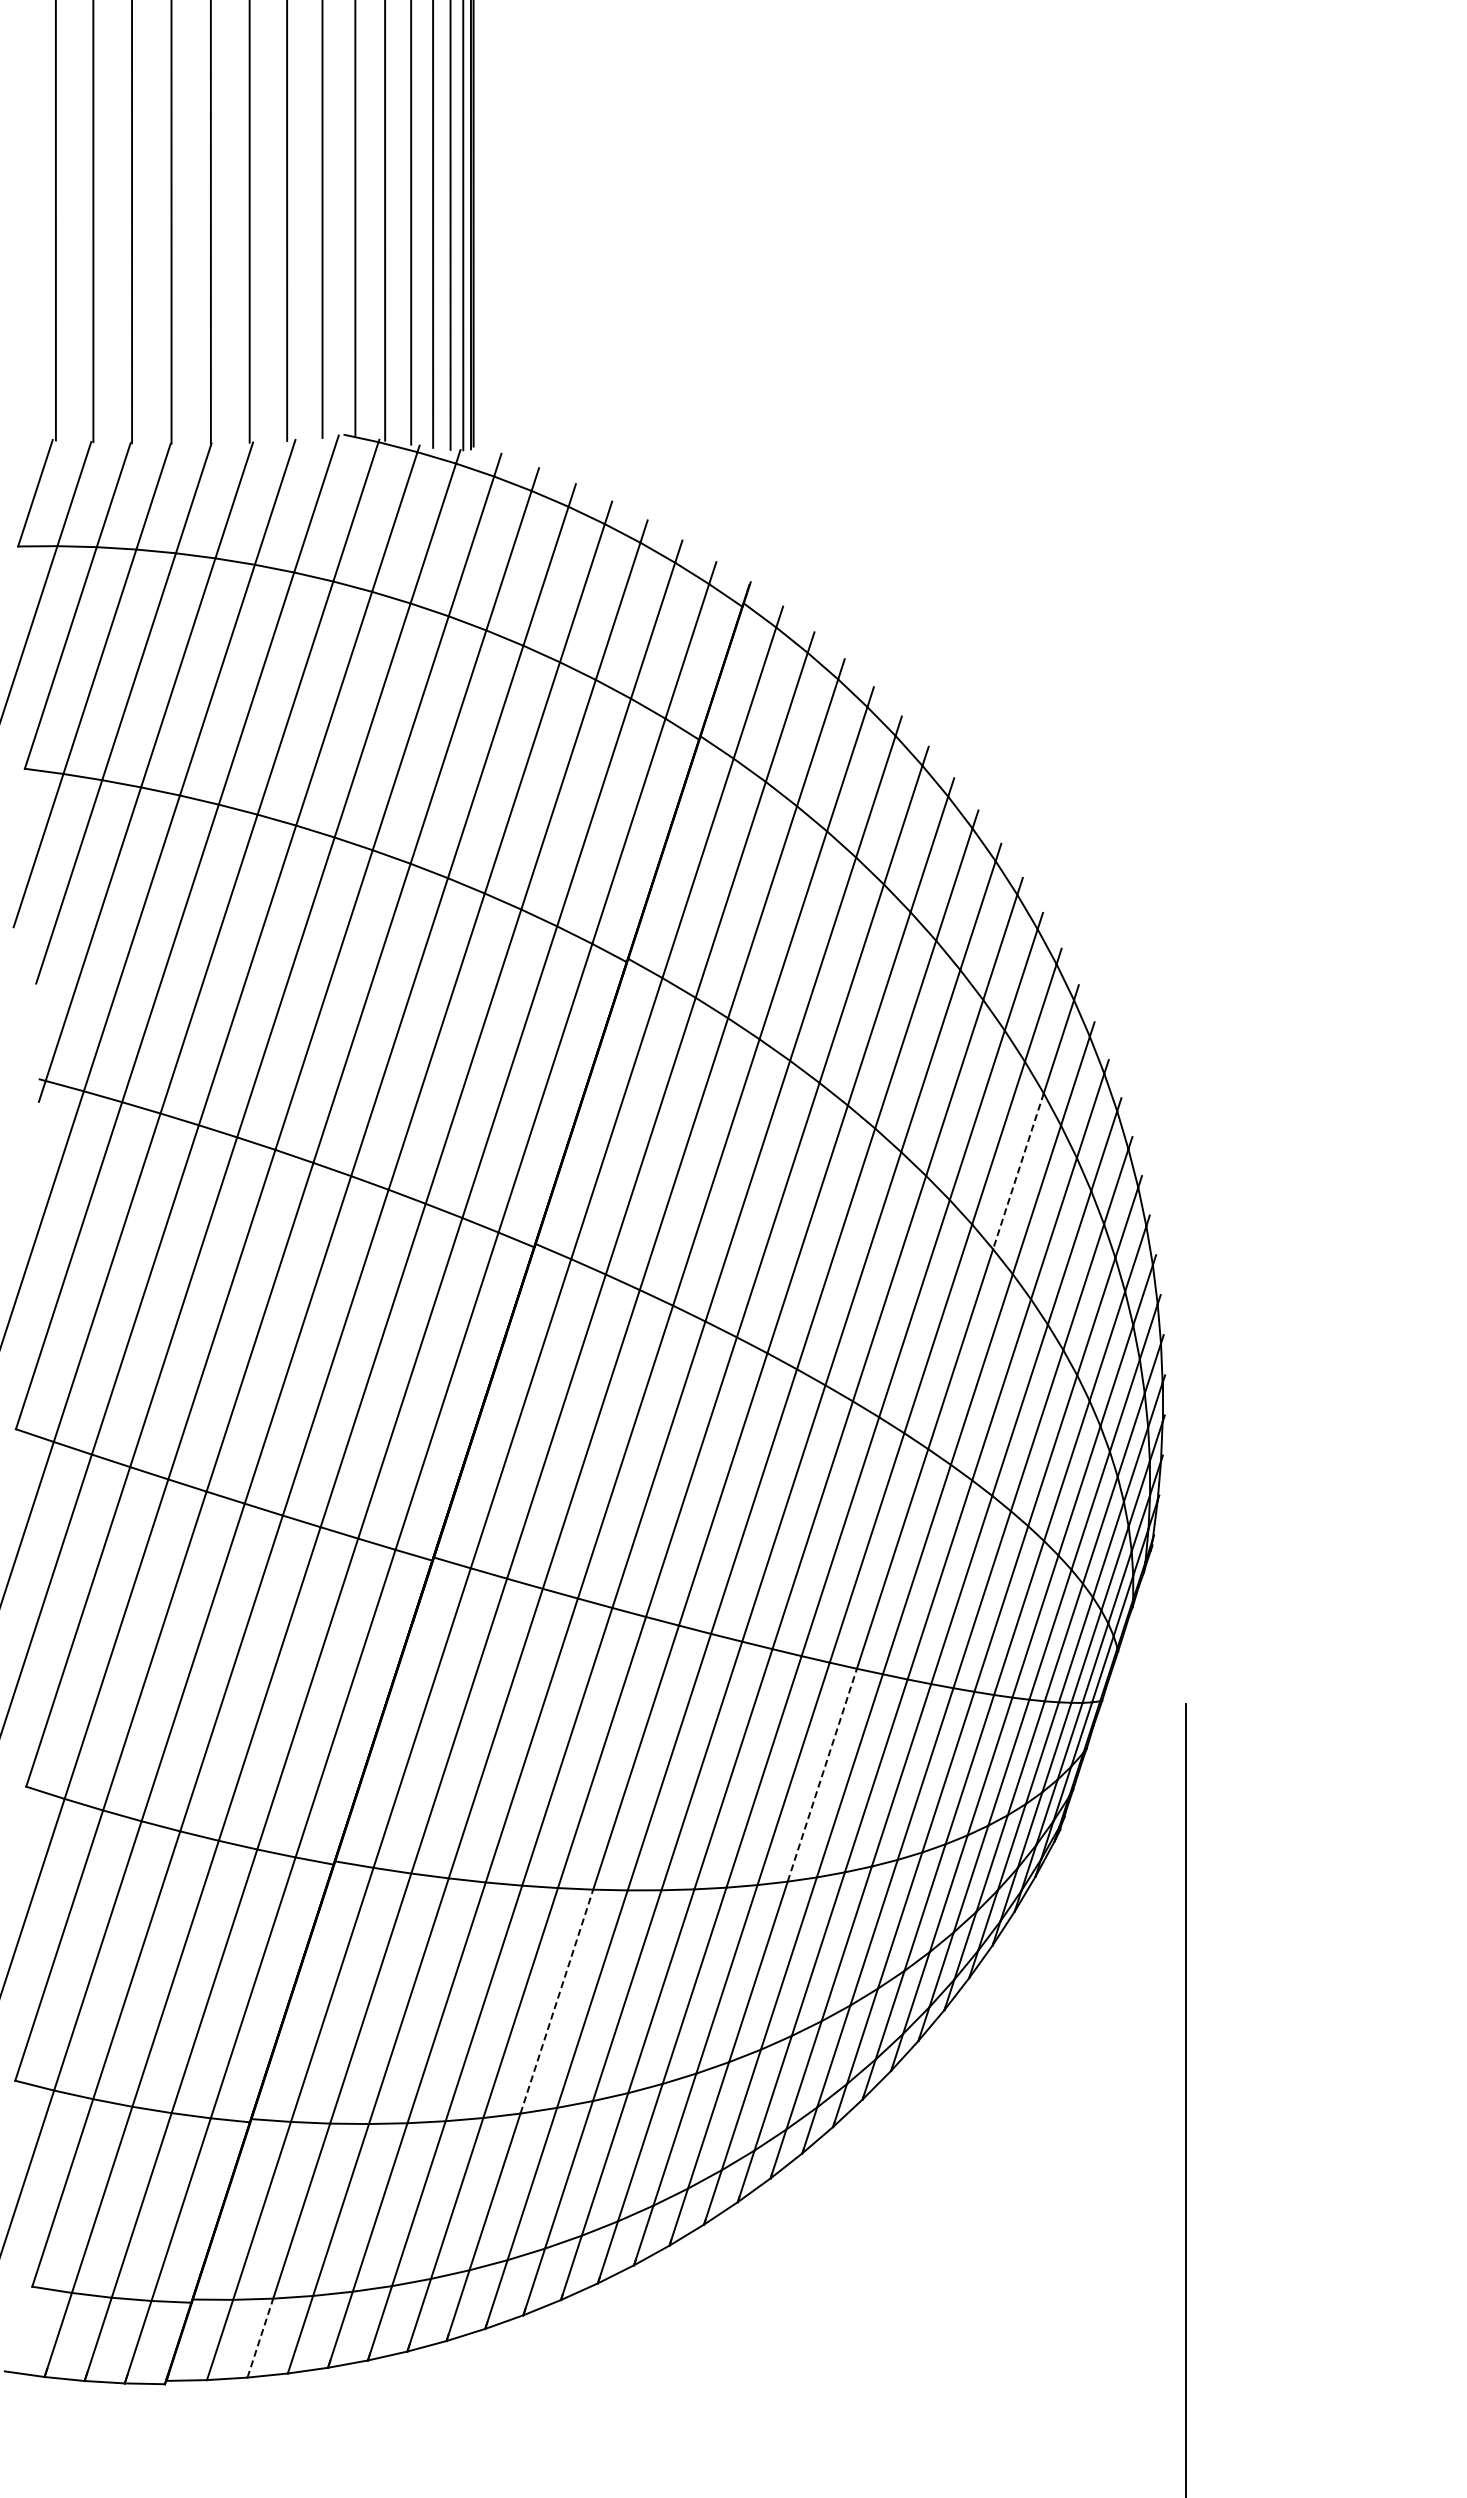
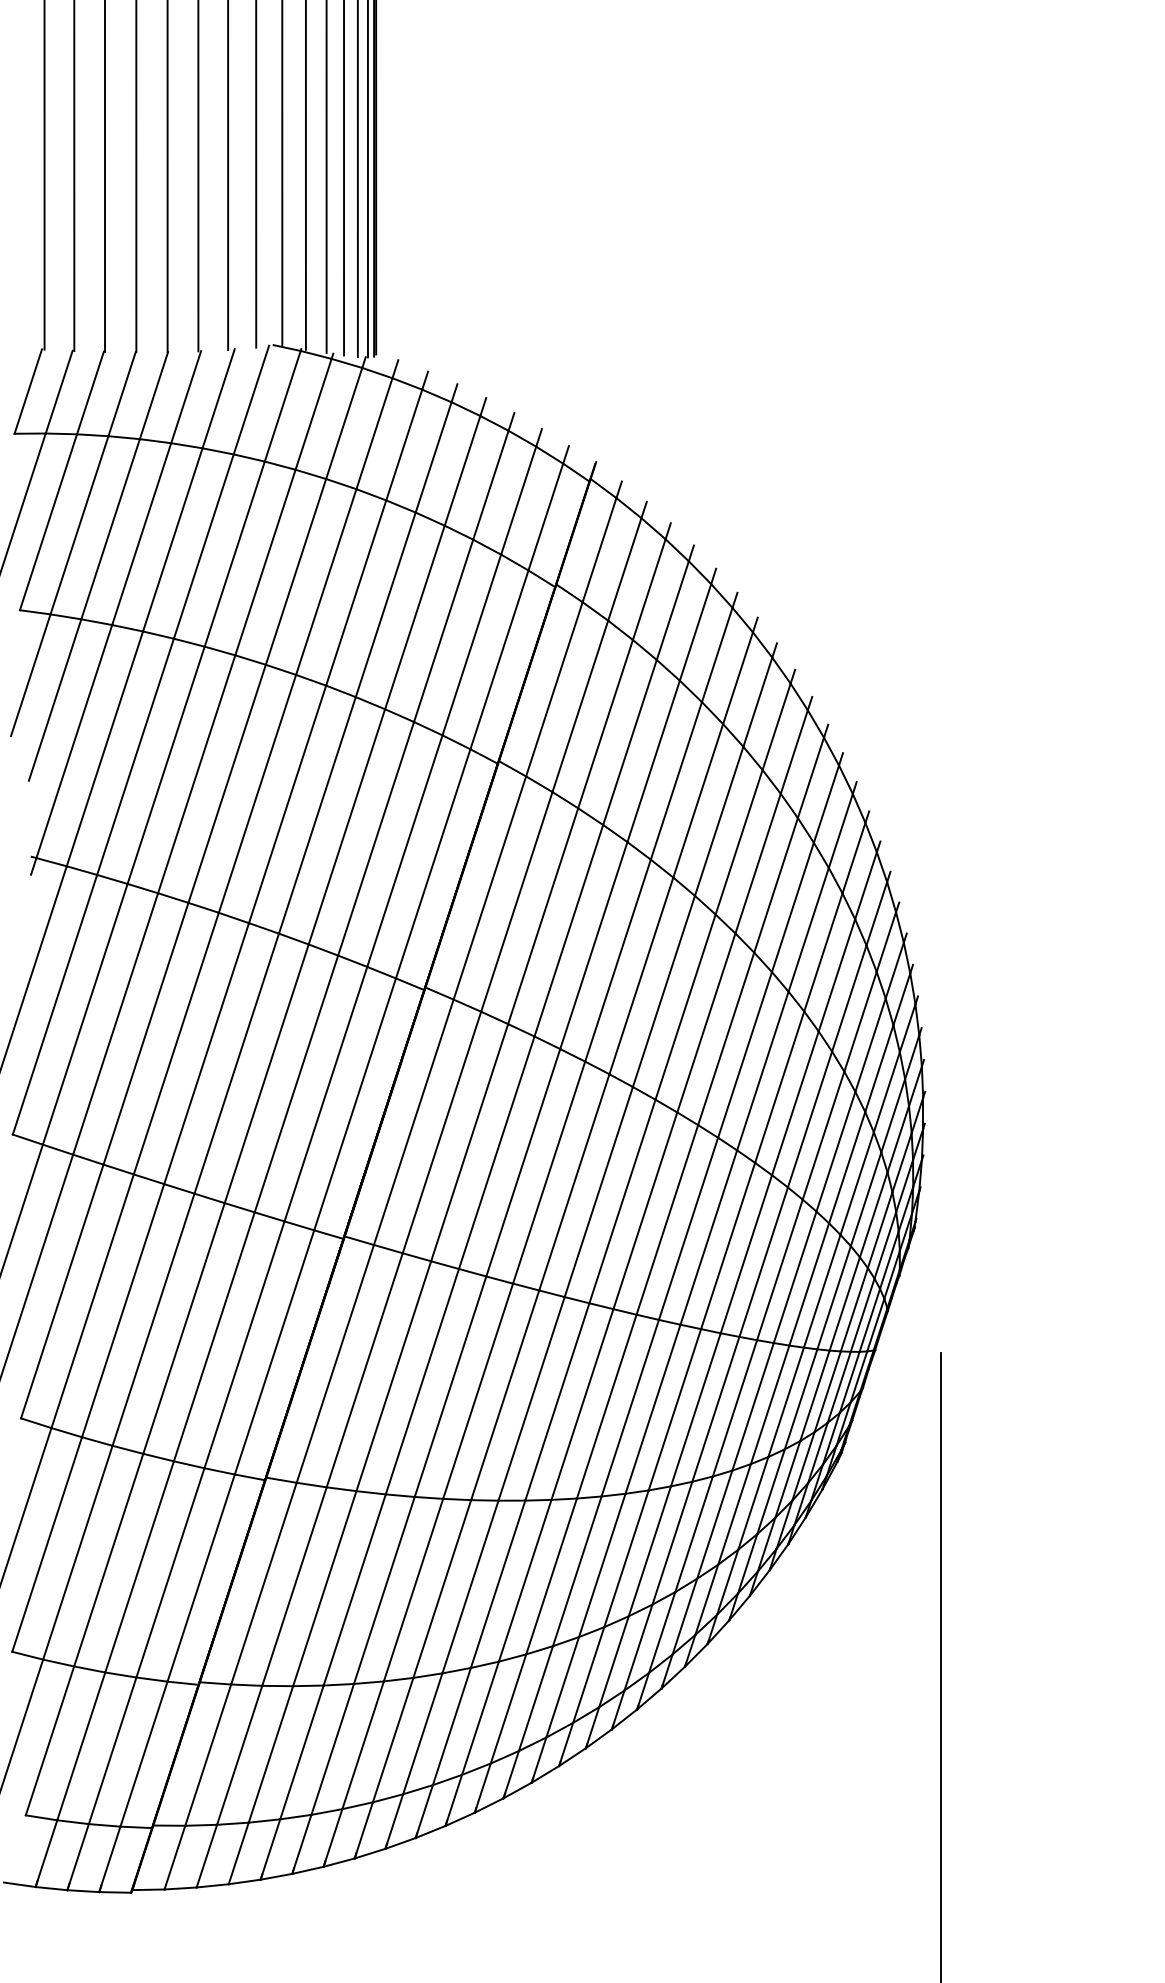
line: (1018, 1171) -> (808, 929), dashed -> solid
line: (822, 1775) -> (653, 1409), dashed -> solid
line: (556, 2001) -> (441, 1588), dashed -> solid
line: (260, 2338) -> (206, 1856), dashed -> solid

